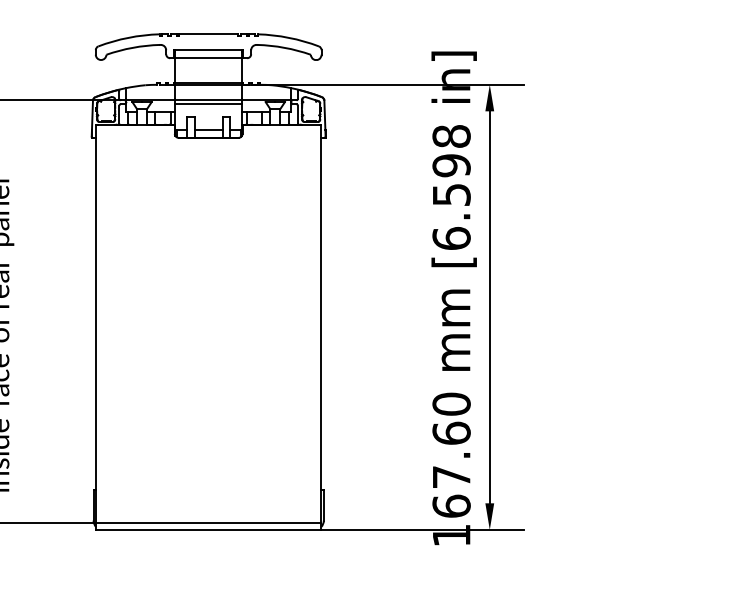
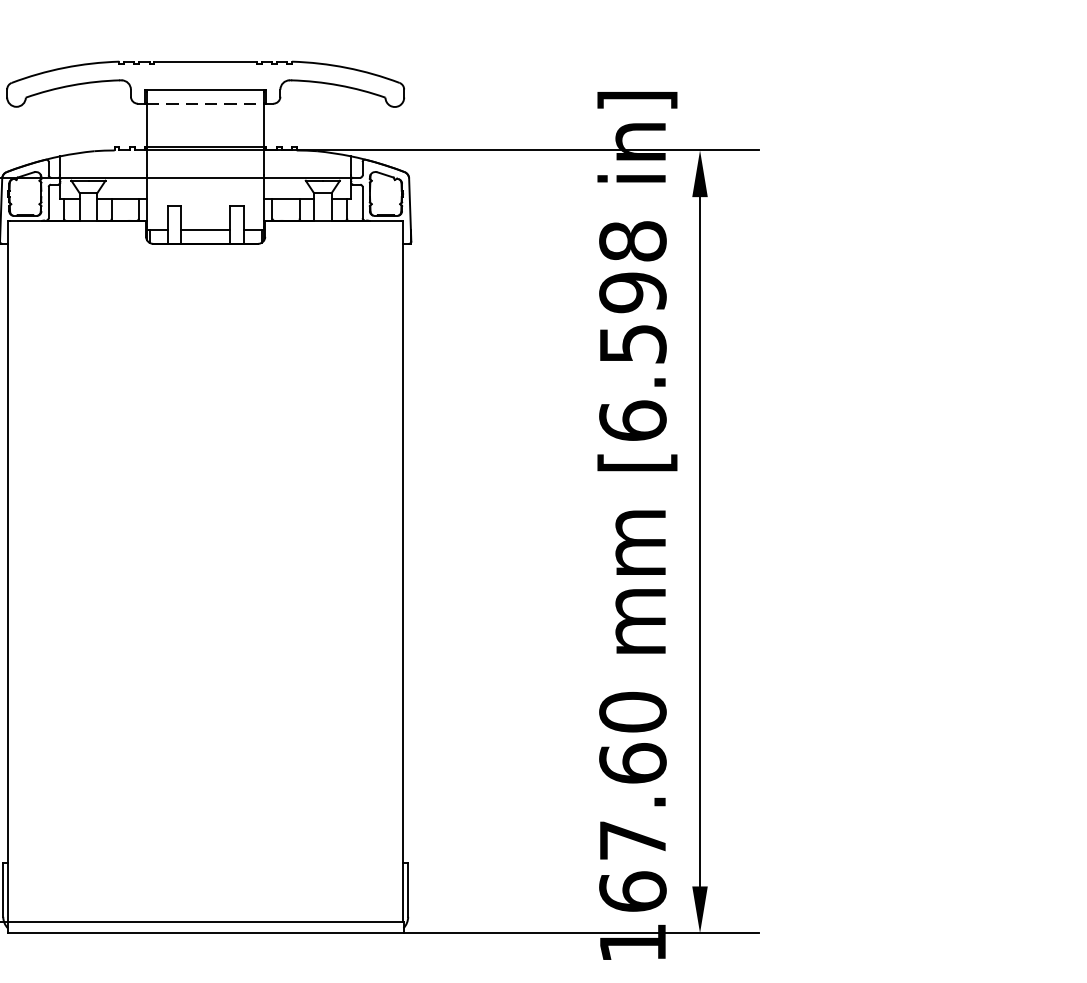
line: (209, 58) -> (207, 104), solid -> dashed
line: (208, 104) -> (205, 185), removed

